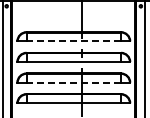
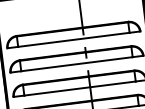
line: (73, 41) -> (73, 40), dashed -> solid
line: (73, 82) -> (79, 88), dashed -> solid

